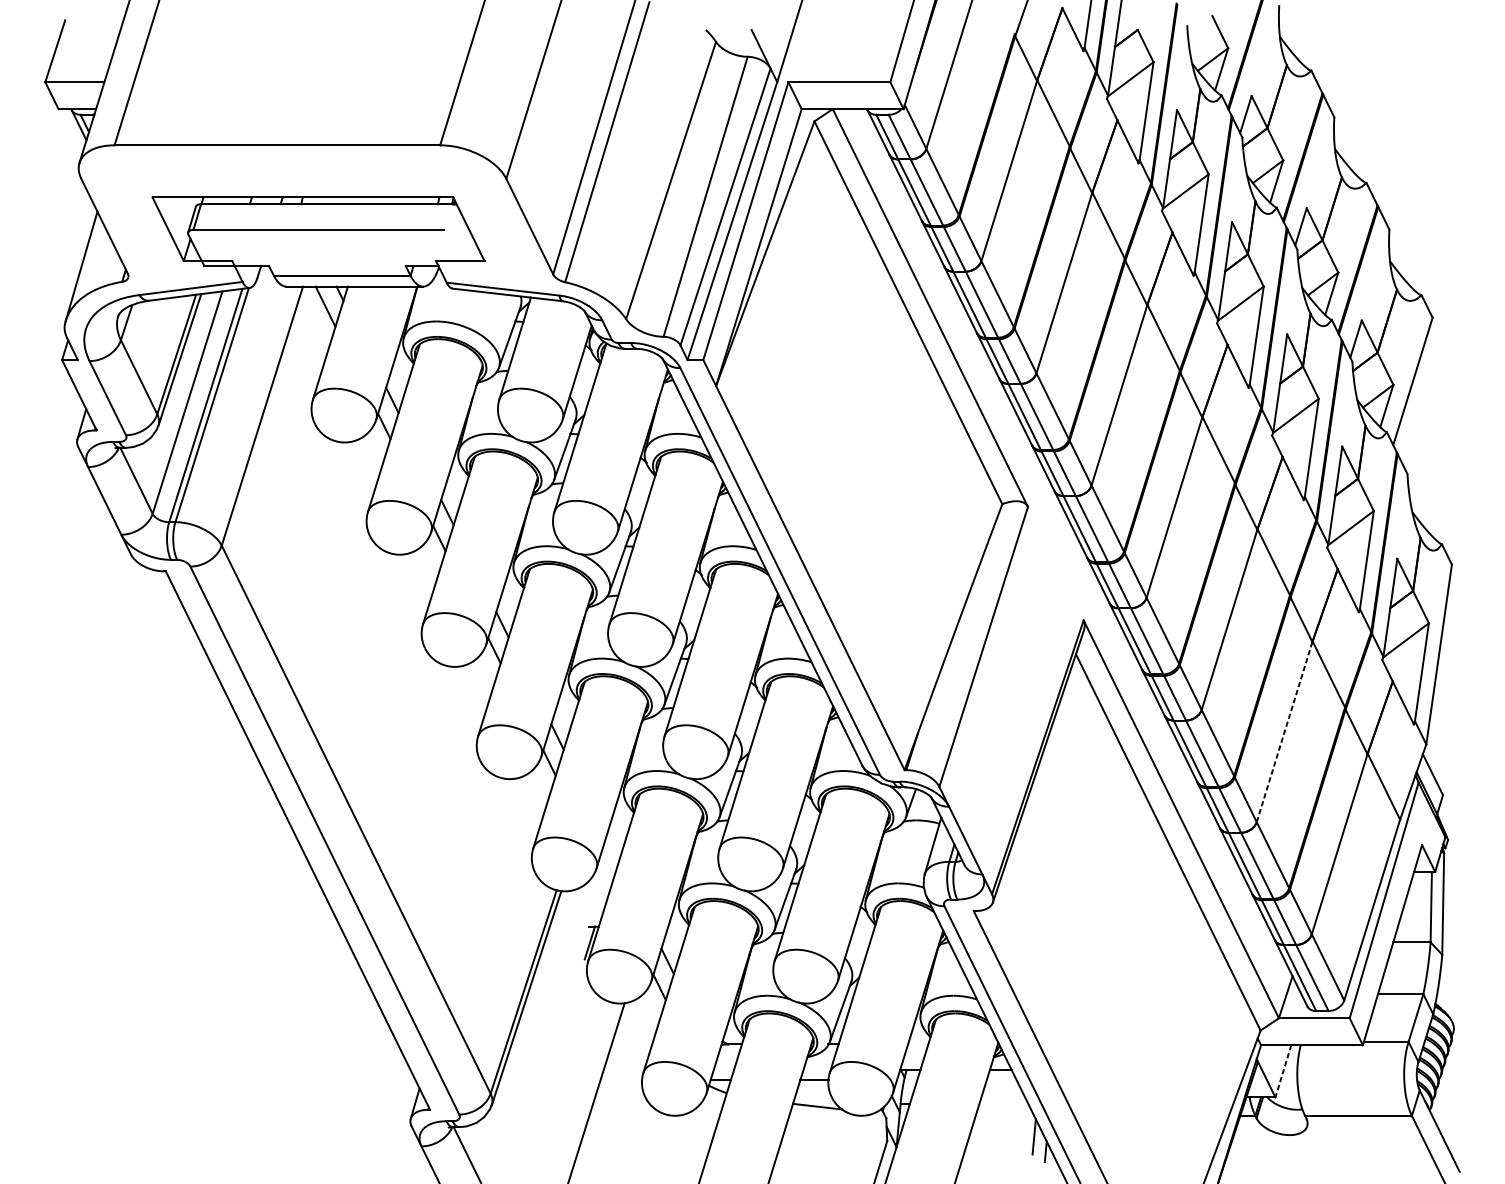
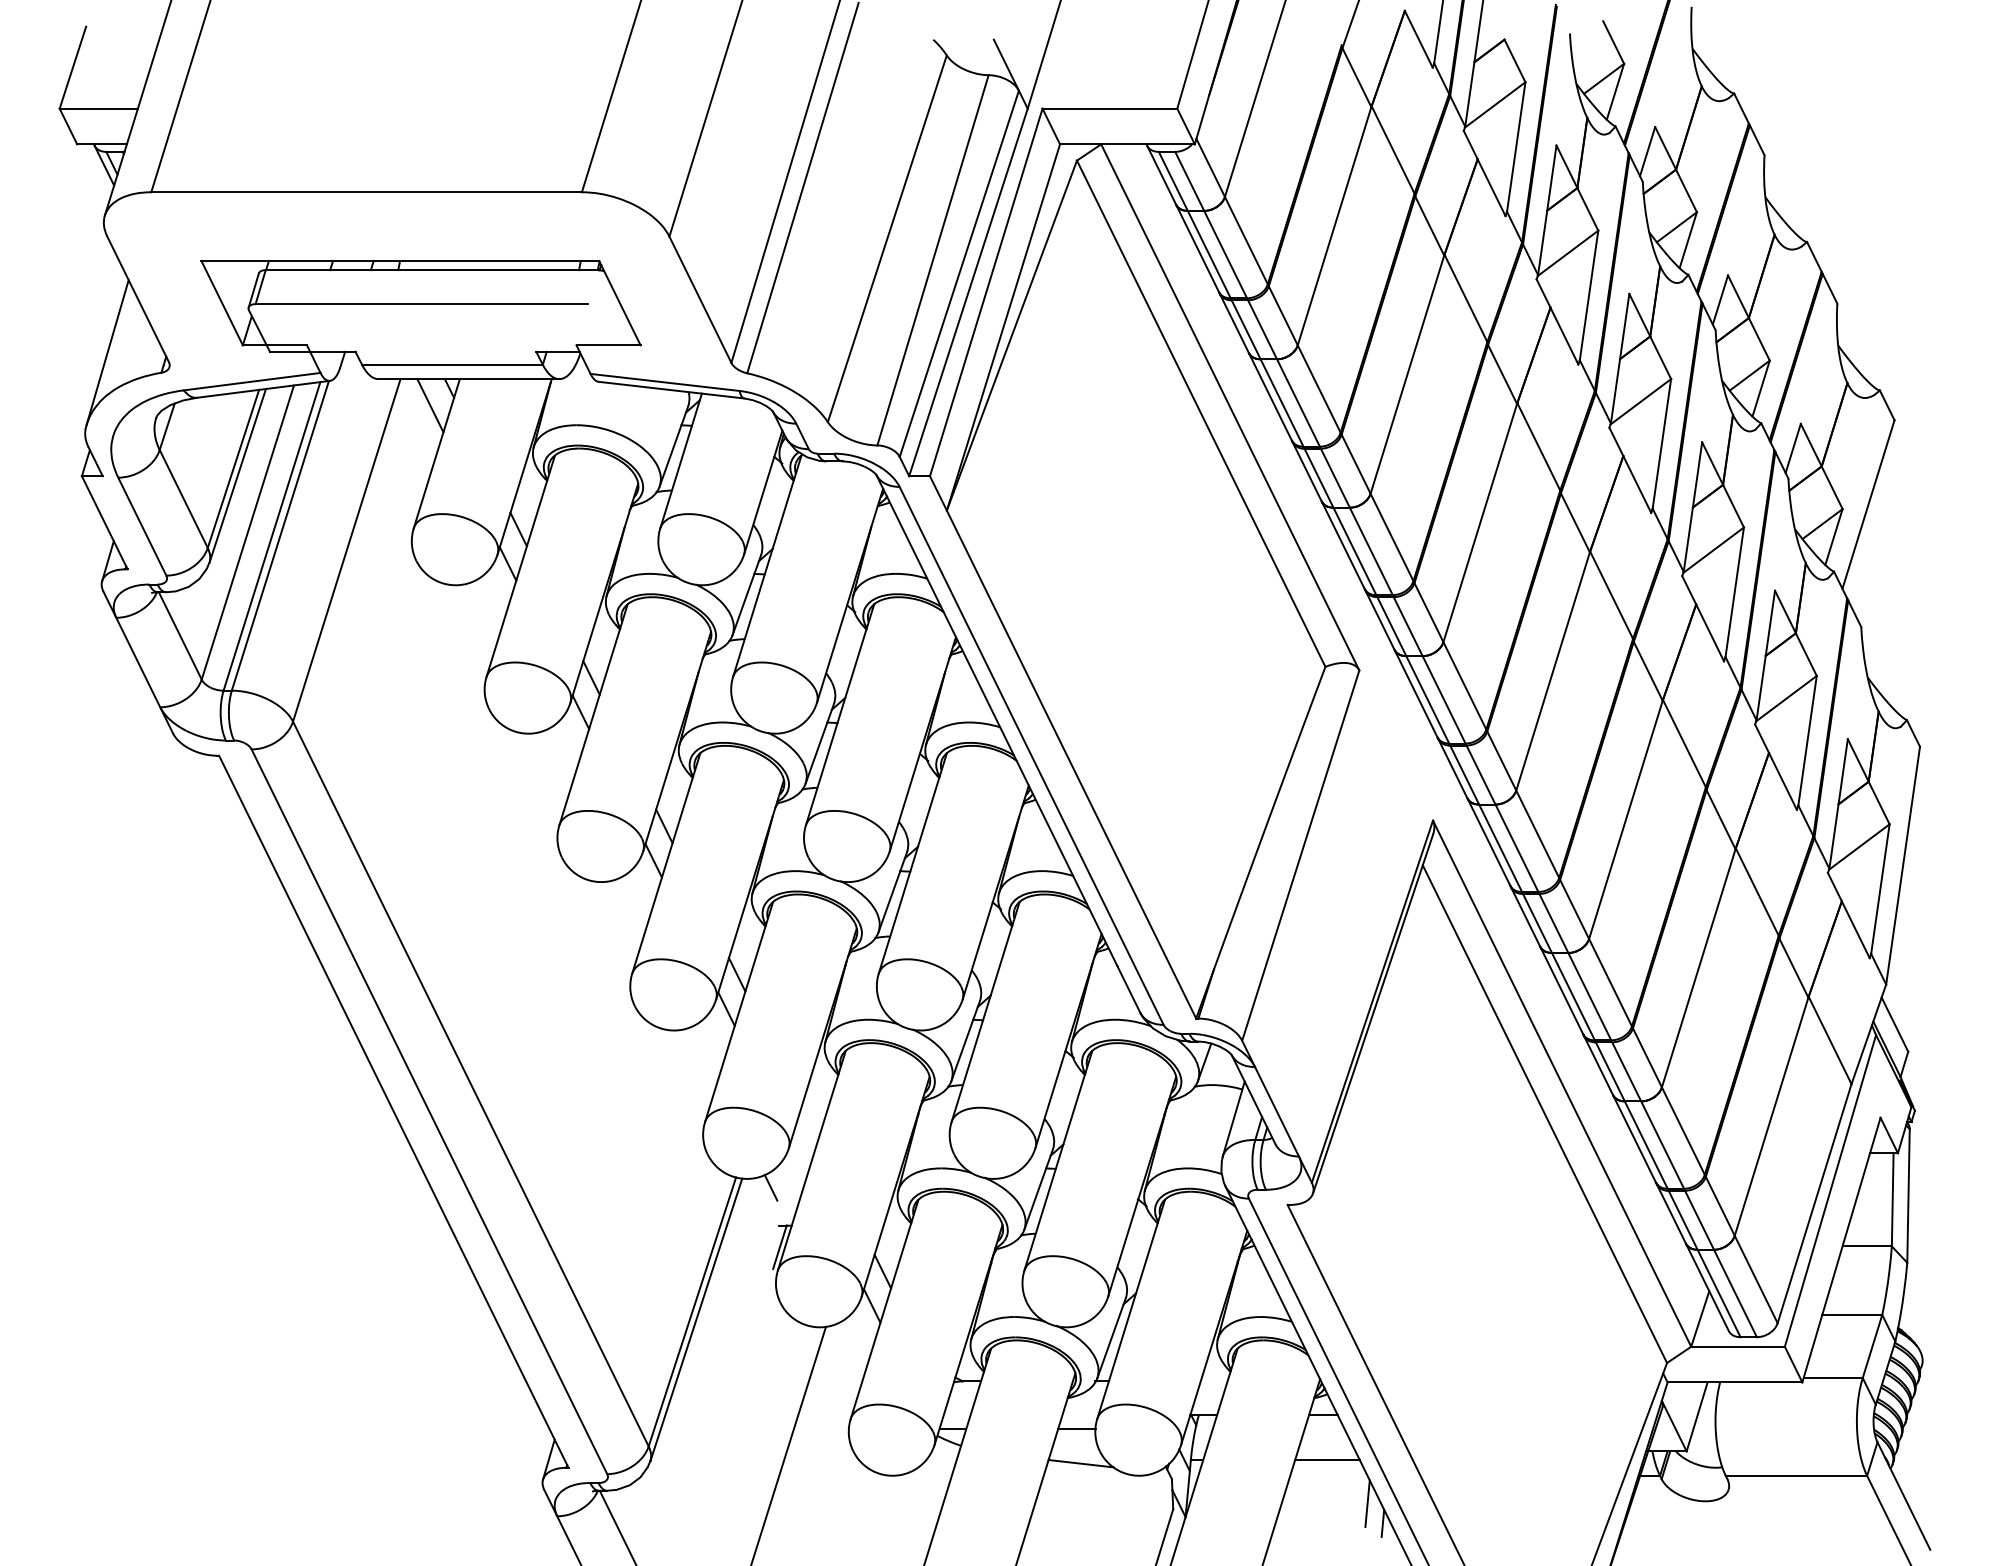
line: (1285, 731) -> (1699, 967), dashed -> solid
line: (582, 897) -> (770, 1187), added
line: (1282, 1071) -> (1696, 1417), dashed -> solid
line: (1003, 1104) -> (1327, 1460), added

